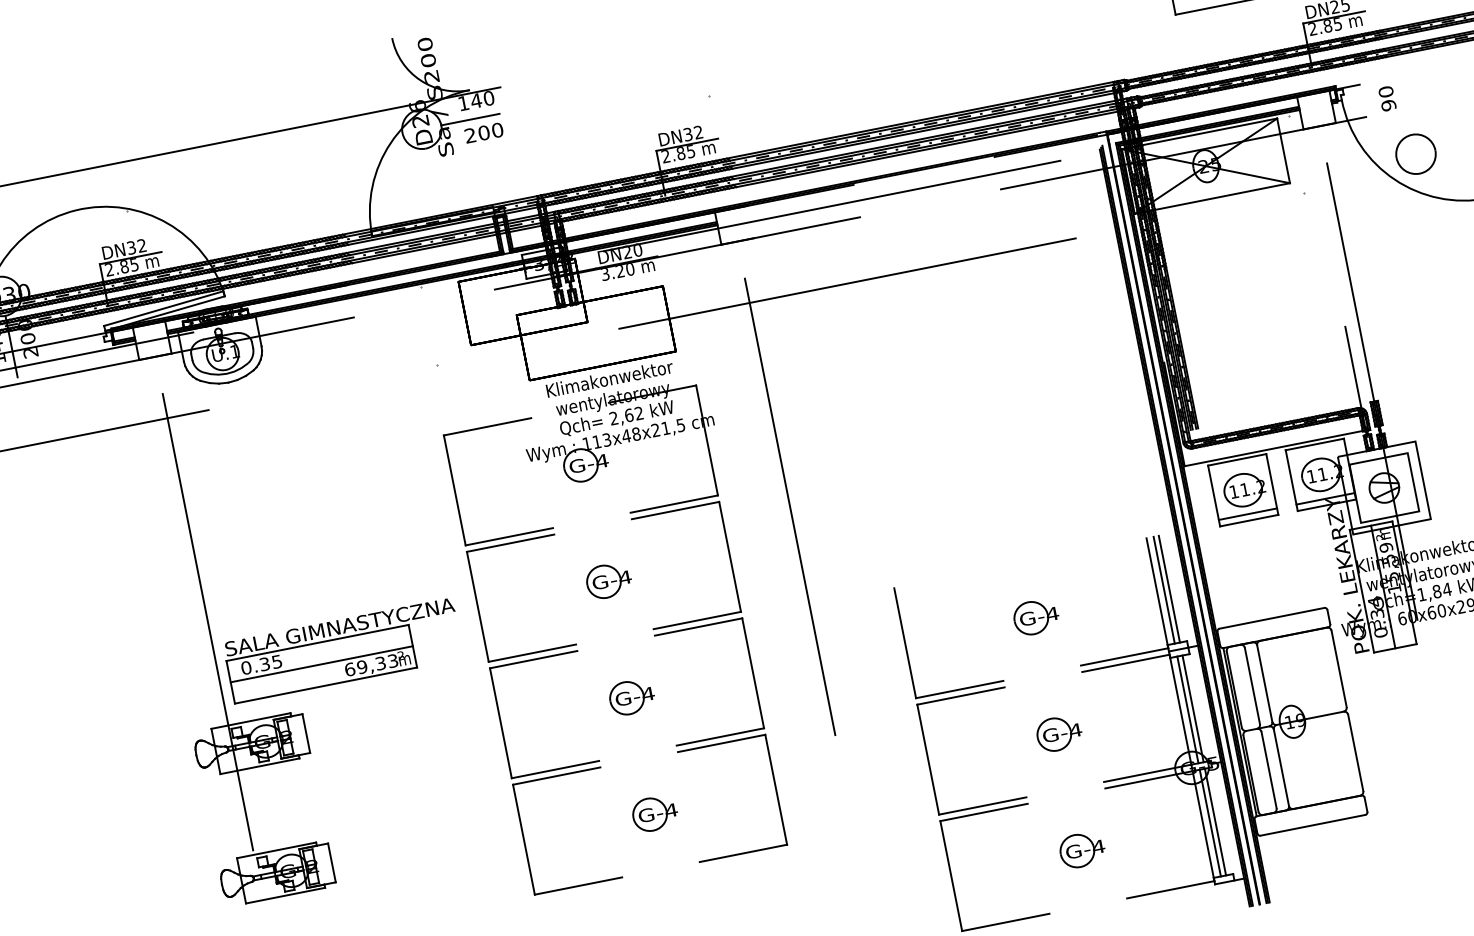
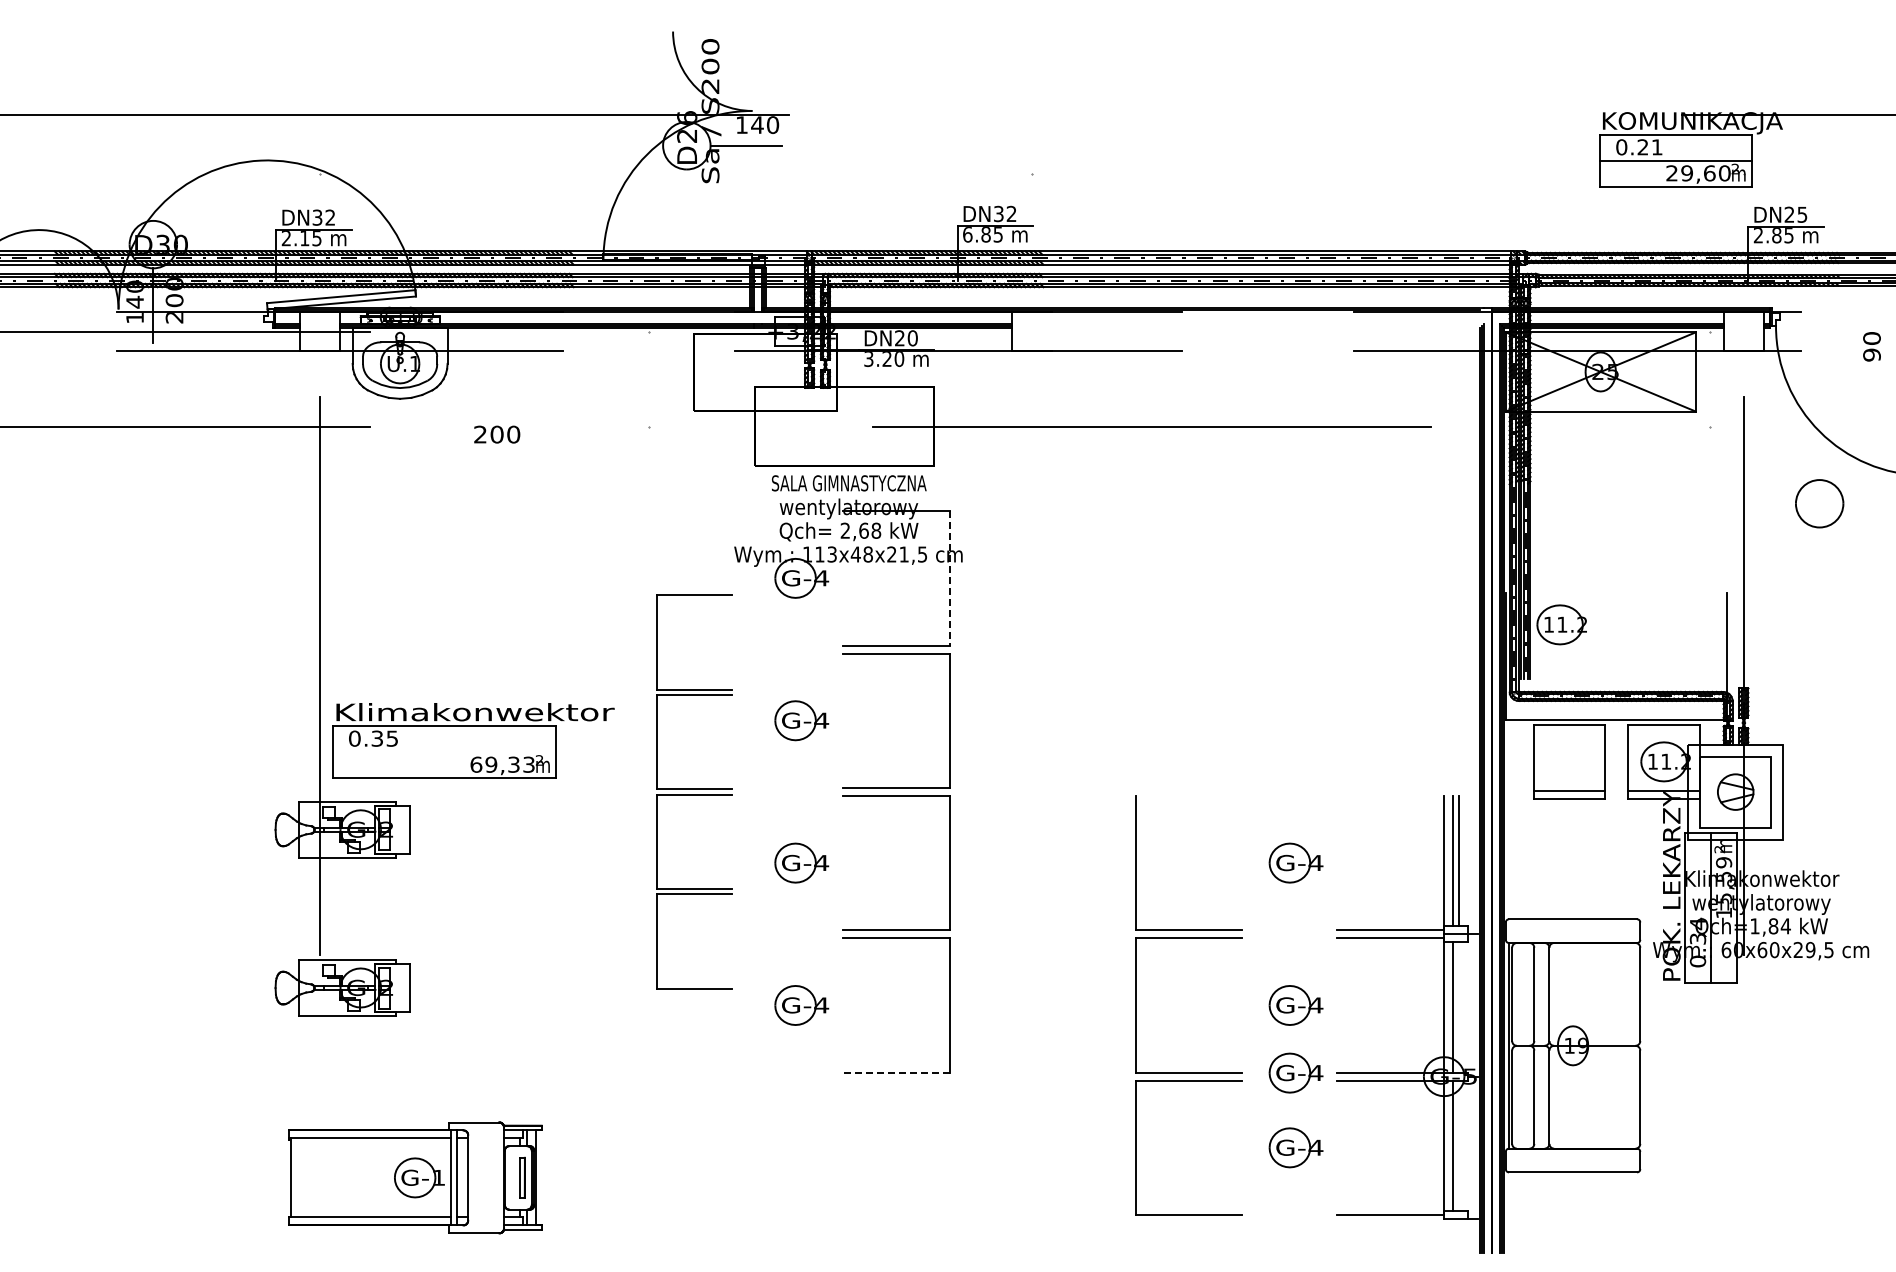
text: (1386, 98) -> (1871, 346), moved
text: (484, 132) -> (497, 434), moved
part: (1415, 154) -> (1819, 503), moved
text: (665, 156) -> (967, 234), 2.85 -> 6.85
line: (832, 205) -> (1151, 331), removed
text: (124, 266) -> (304, 238), 2.85 -> 2.15
text: (608, 378) -> (848, 482), Klimakonwektor -> SALA GIMNASTYCZNA
text: (639, 413) -> (876, 530), 2,62 -> 2,68
line: (706, 440) -> (949, 578), solid -> dashed
part: (1244, 489) -> (1561, 624), moved
line: (790, 506) -> (1032, 675), removed
text: (340, 627) -> (474, 712), SALA GIMNASTYCZNA -> Klimakonwektor
part: (532, 656) -> (694, 791), size x0.7
line: (321, 663) -> (444, 751), removed
line: (1193, 708) -> (1459, 1007), removed
part: (1069, 788) -> (1295, 1072), added
line: (1215, 821) -> (1459, 1145), removed
line: (742, 853) -> (895, 1072), solid -> dashed

